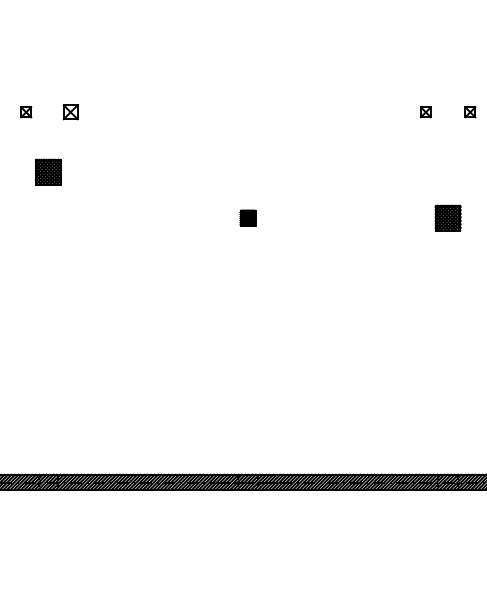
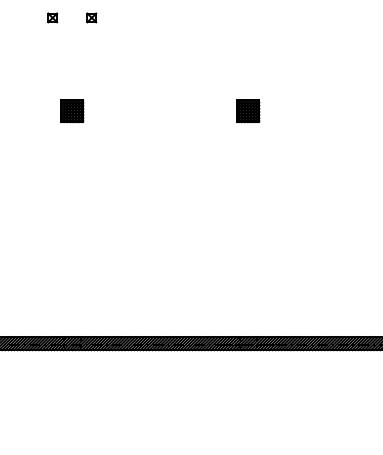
part: (70, 112) -> (91, 18), size x0.71
part: (48, 171) -> (72, 110), moved
part: (247, 217) -> (247, 110), size x1.67

